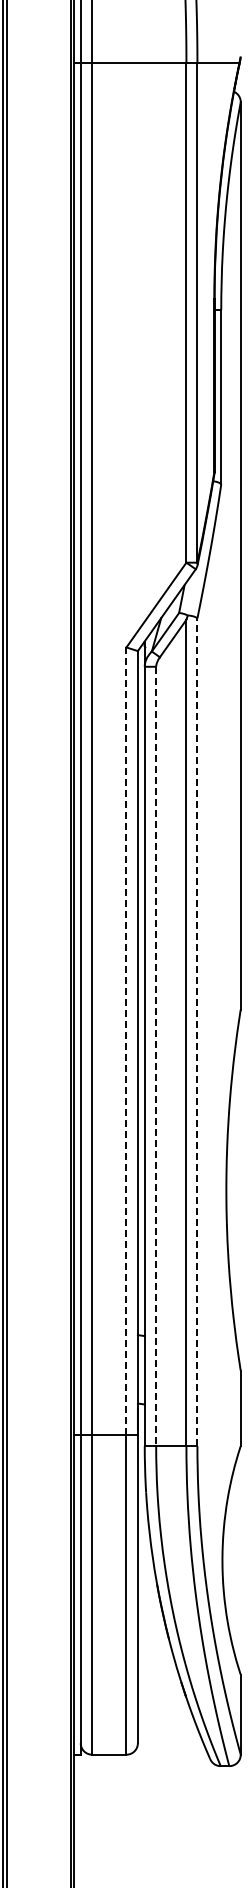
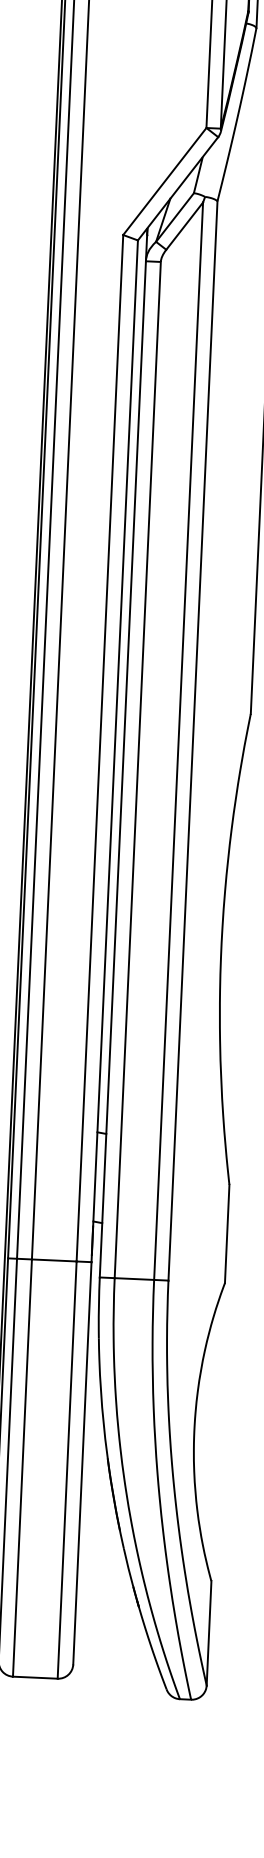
line: (197, 1032) -> (193, 741), dashed -> solid
line: (126, 1041) -> (99, 748), dashed -> solid
line: (156, 1056) -> (138, 770), dashed -> solid

